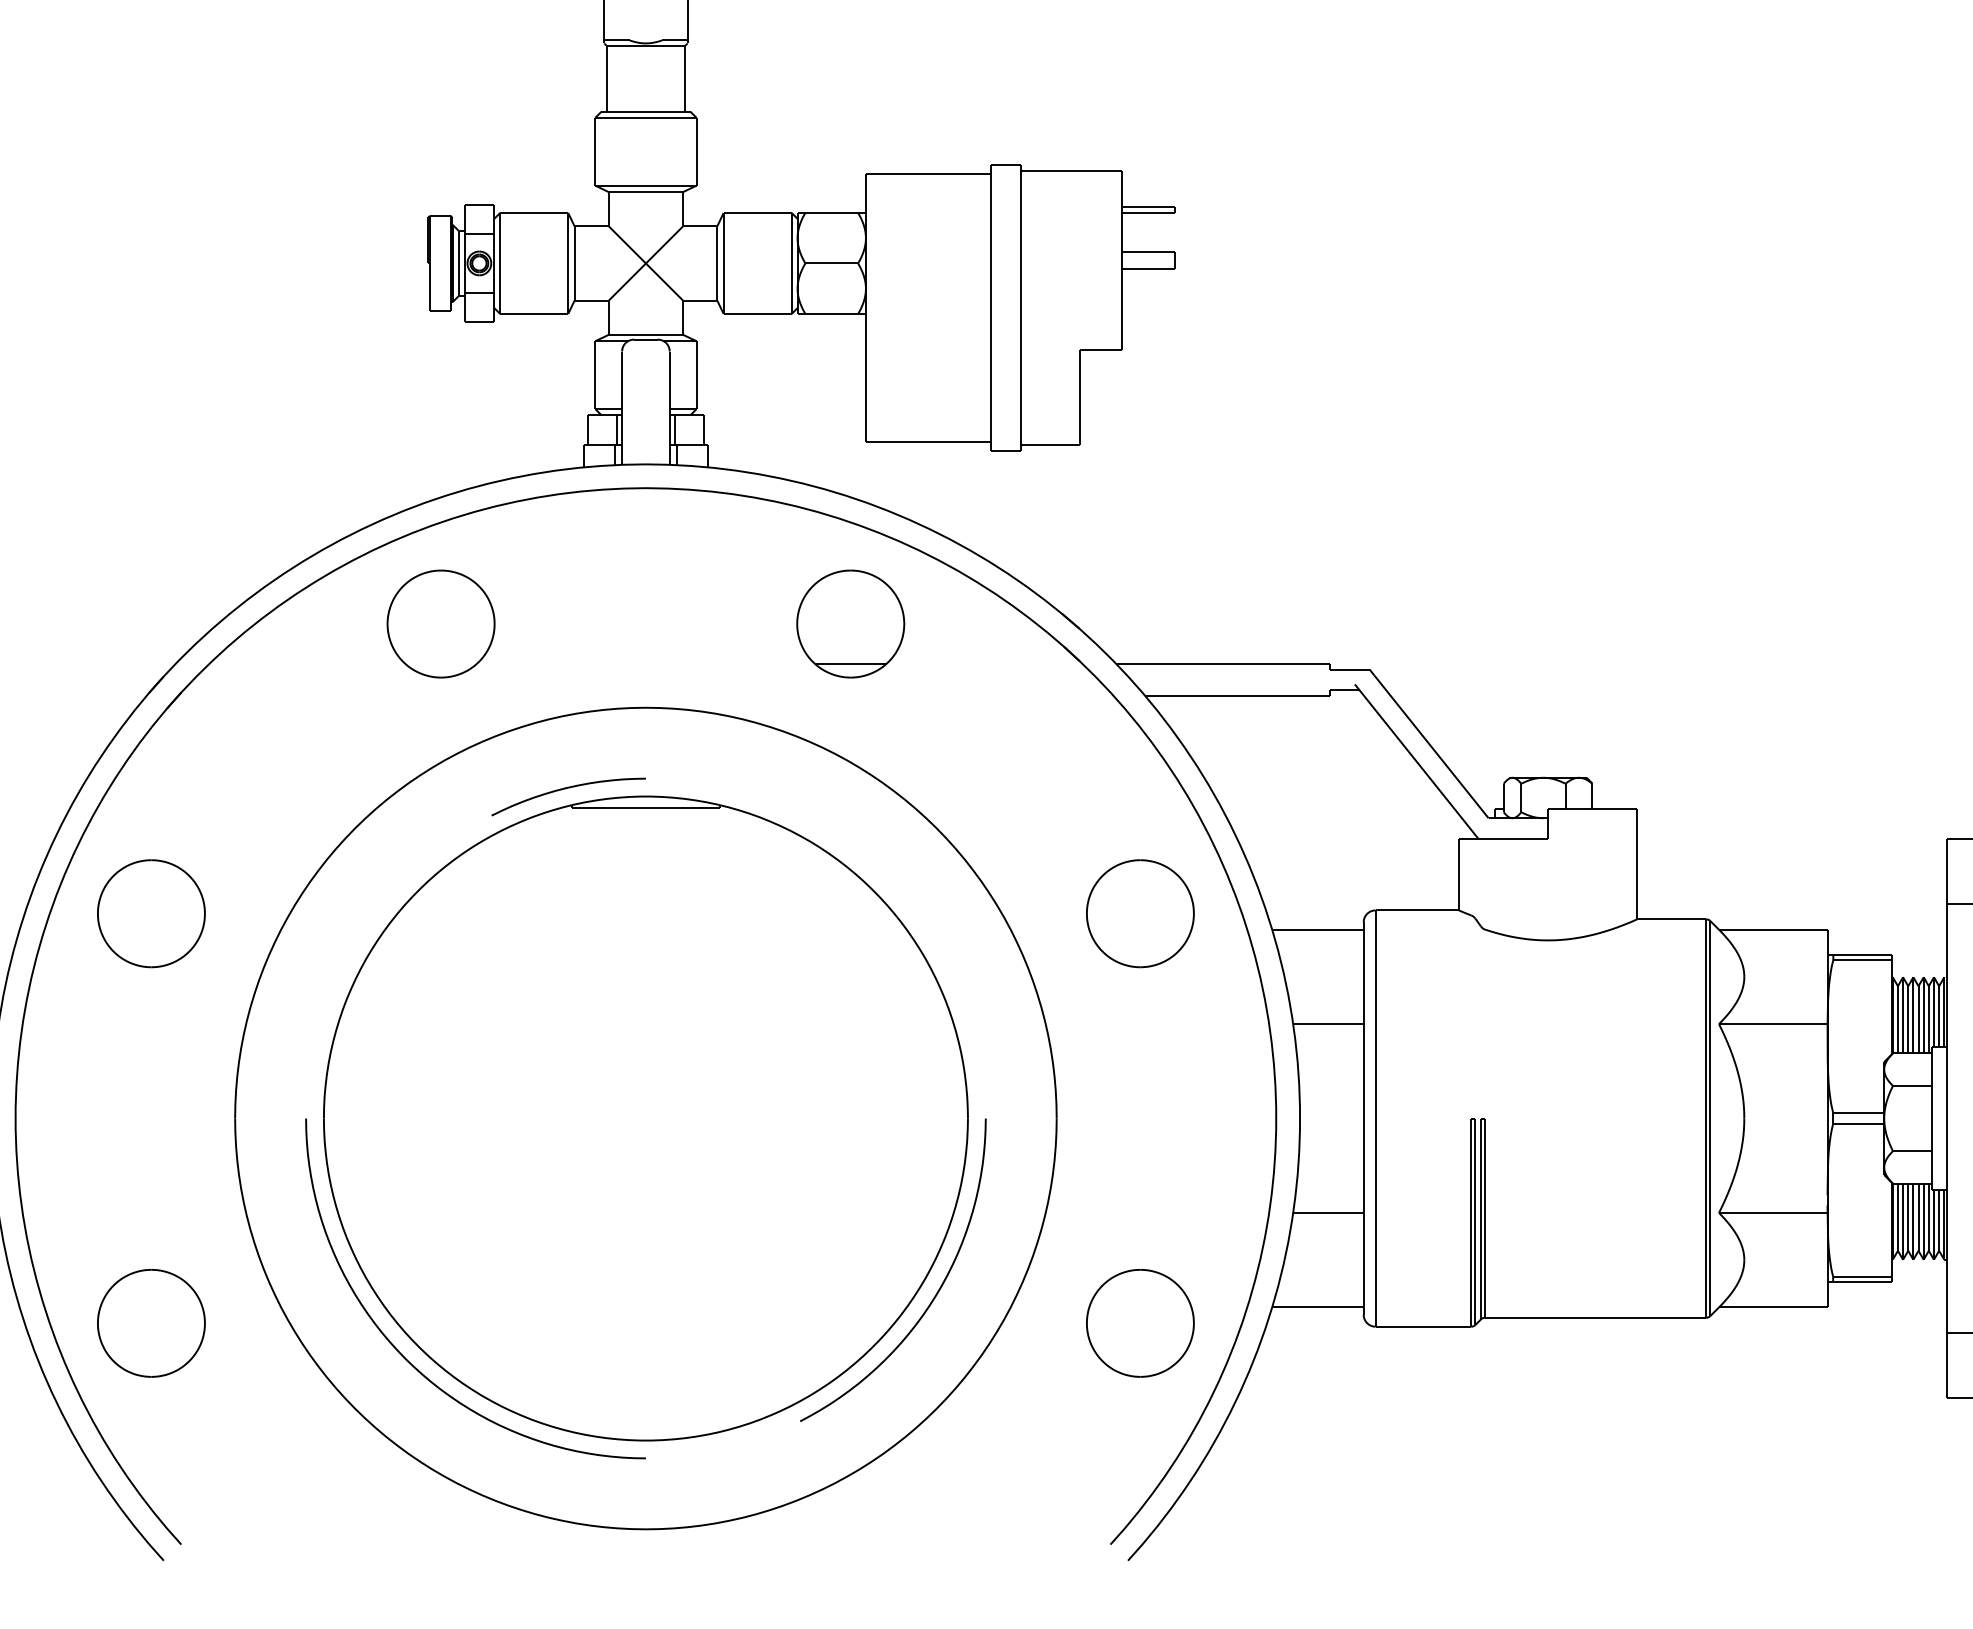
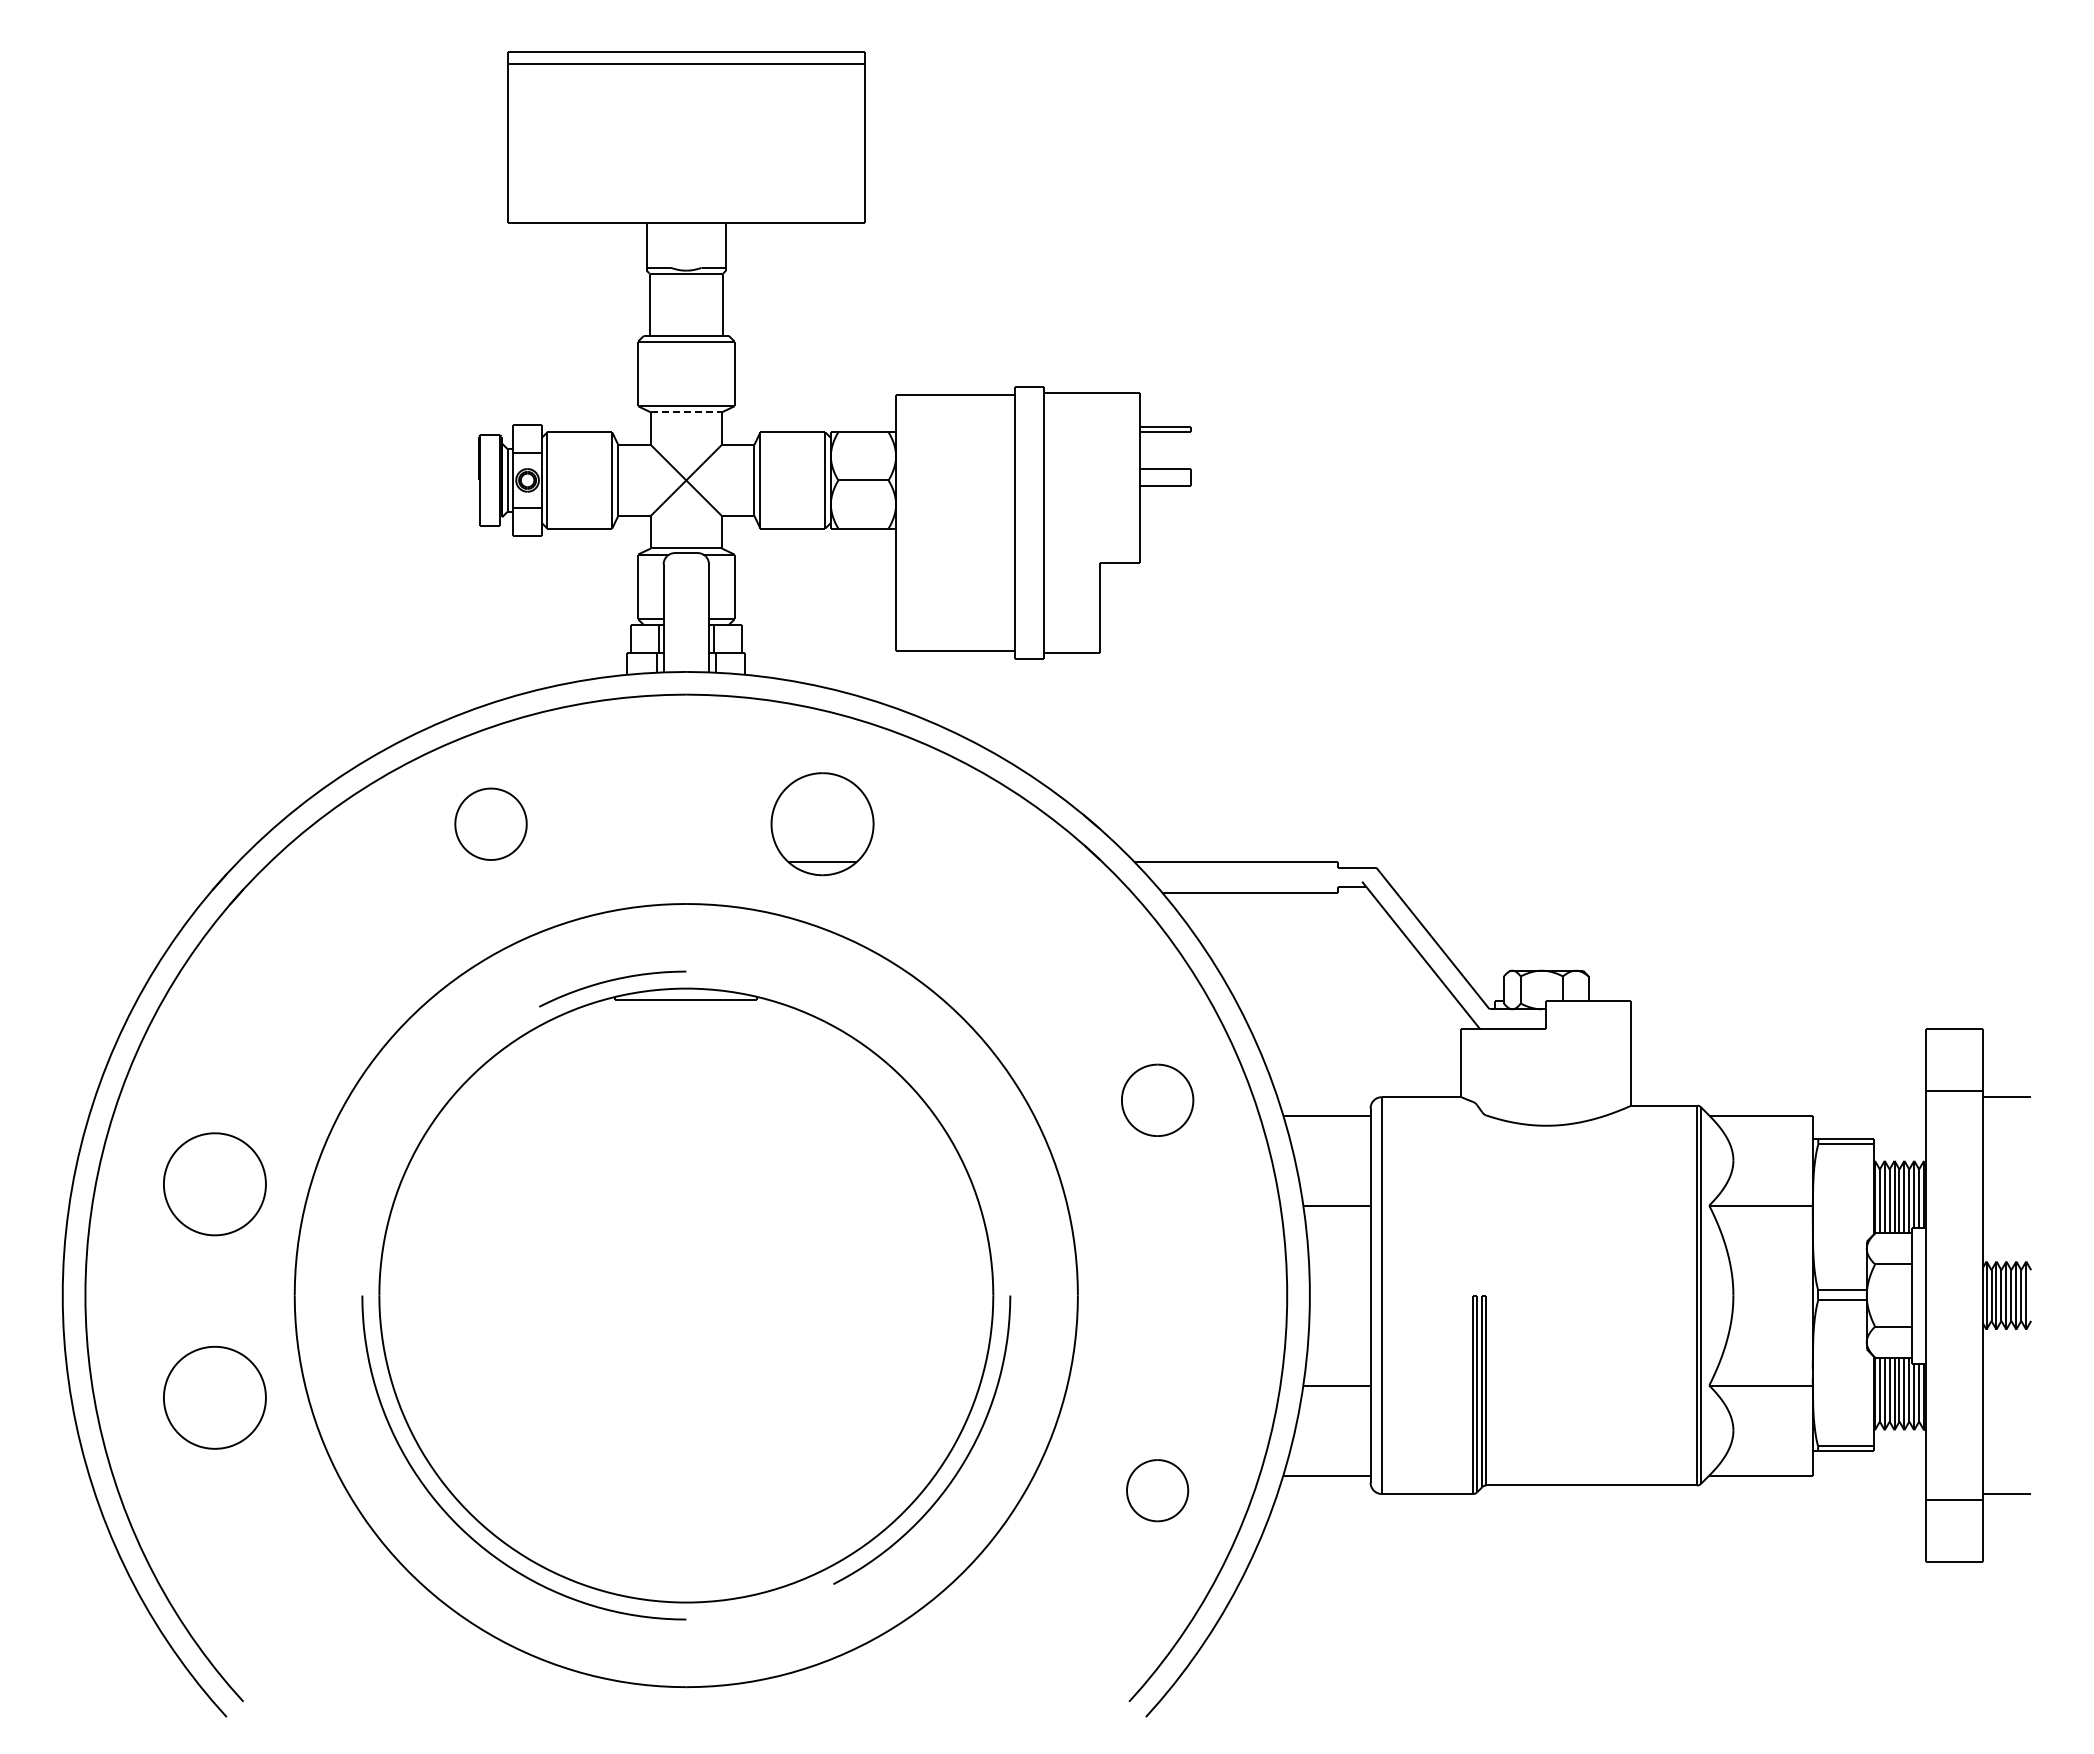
line: (646, 192) -> (686, 412), solid -> dashed
part: (440, 624) -> (490, 824), size x0.7
part: (850, 624) -> (822, 824), moved
part: (150, 913) -> (214, 1184), moved
part: (1140, 913) -> (1157, 1100), size x0.7
part: (150, 1323) -> (214, 1397), moved
part: (1140, 1323) -> (1157, 1490), size x0.6

